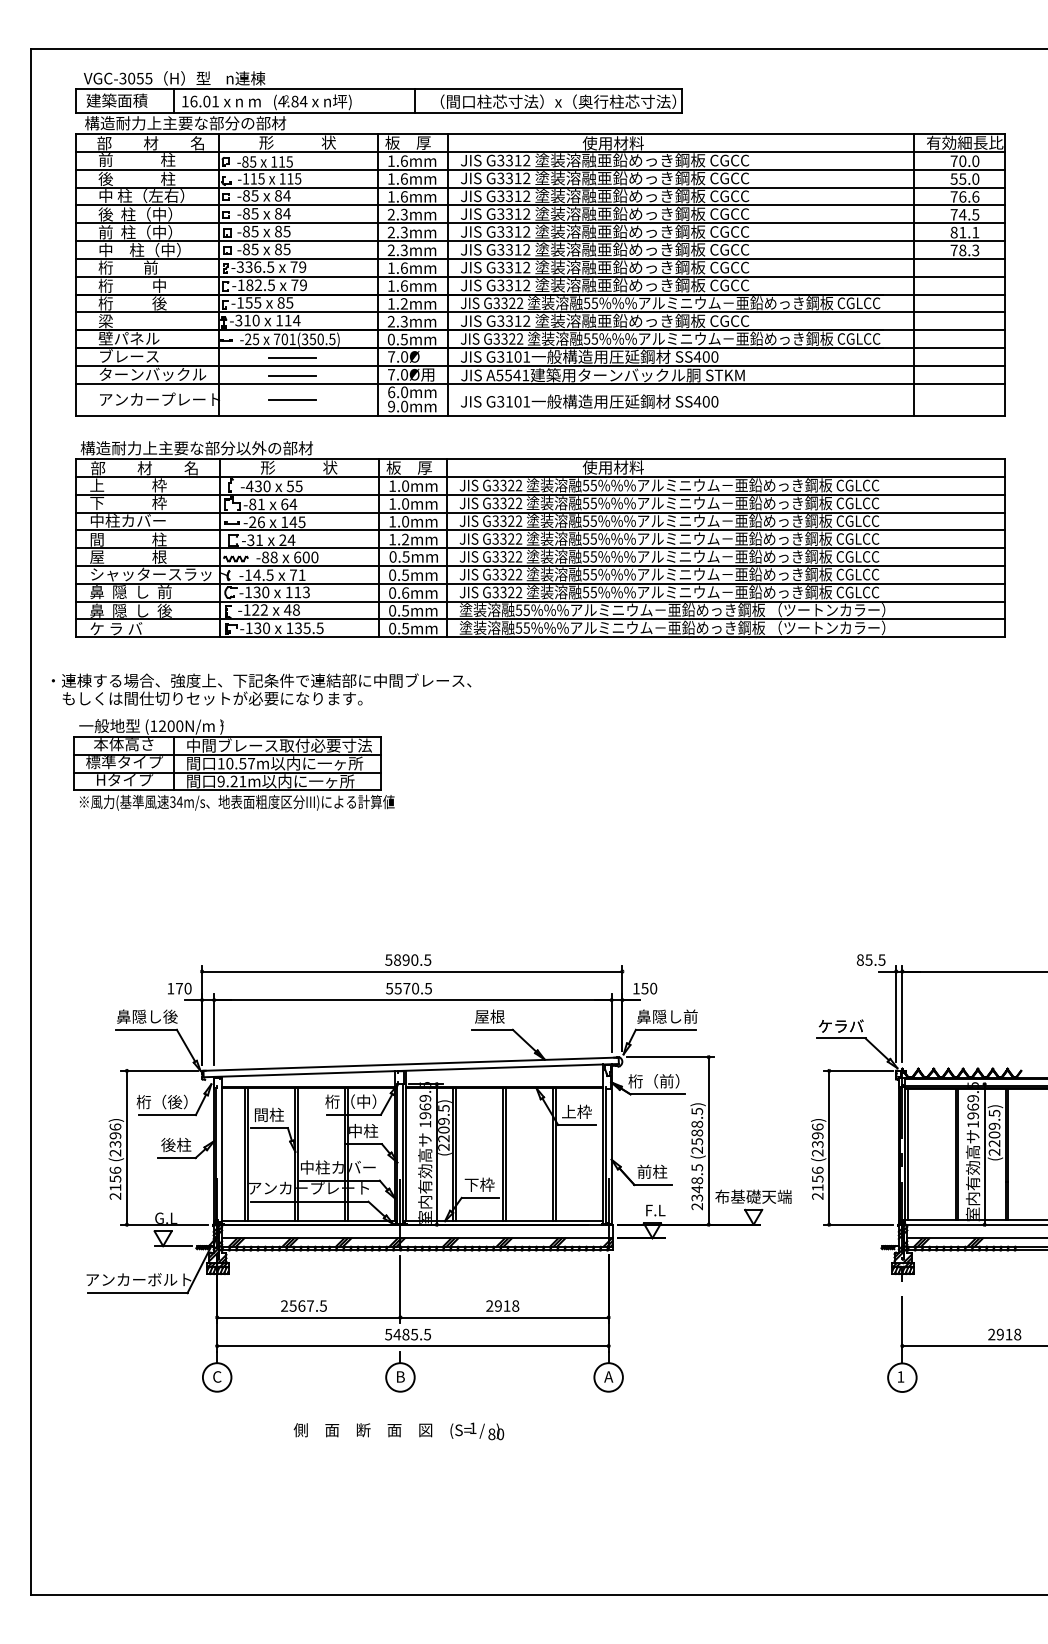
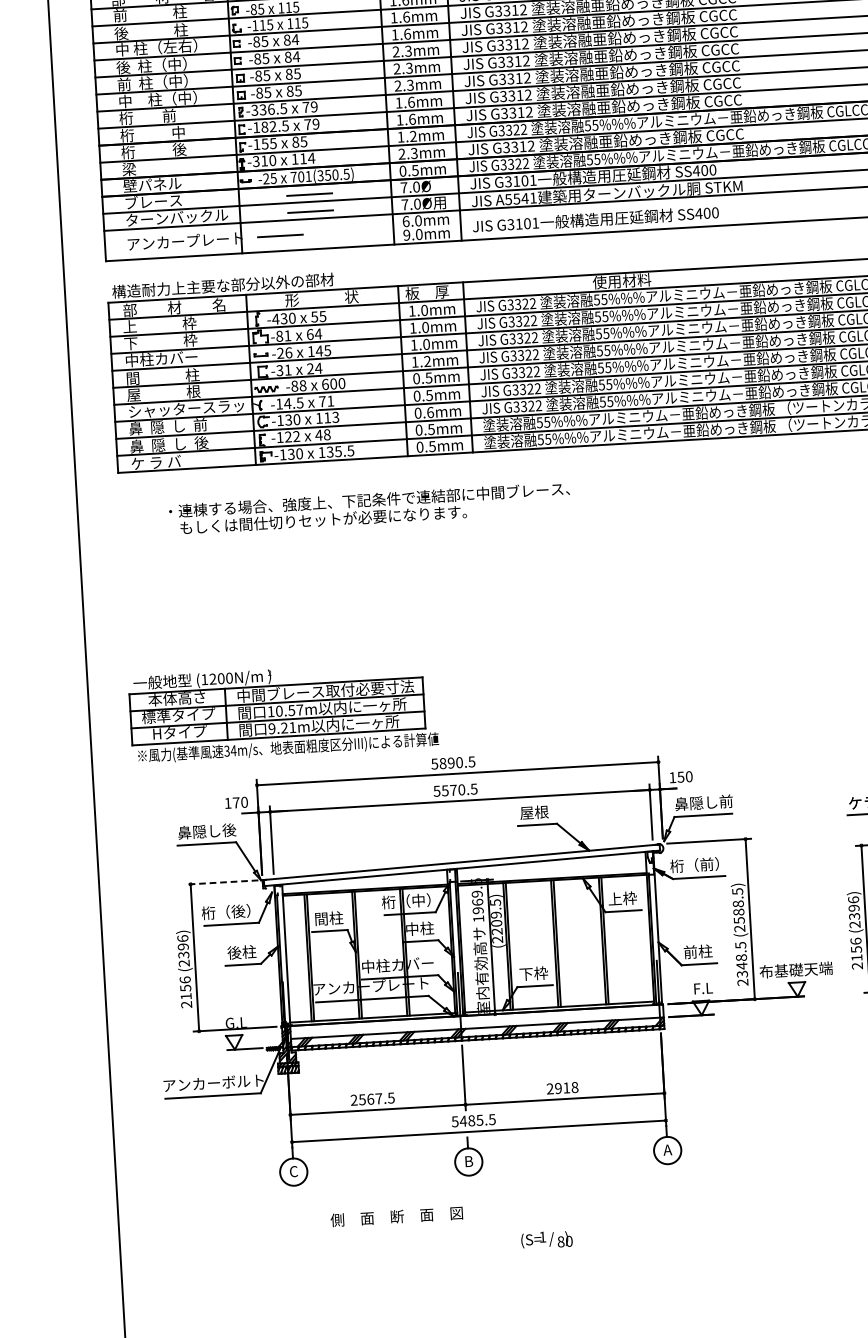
line: (292, 399) -> (280, 235), moved
text: (261, 689) -> (369, 508), moved
part: (233, 764) -> (282, 711), moved
line: (159, 1070) -> (221, 882), solid -> dashed
text: (362, 1430) -> (396, 1217), moved
text: (477, 1431) -> (547, 1239), moved

